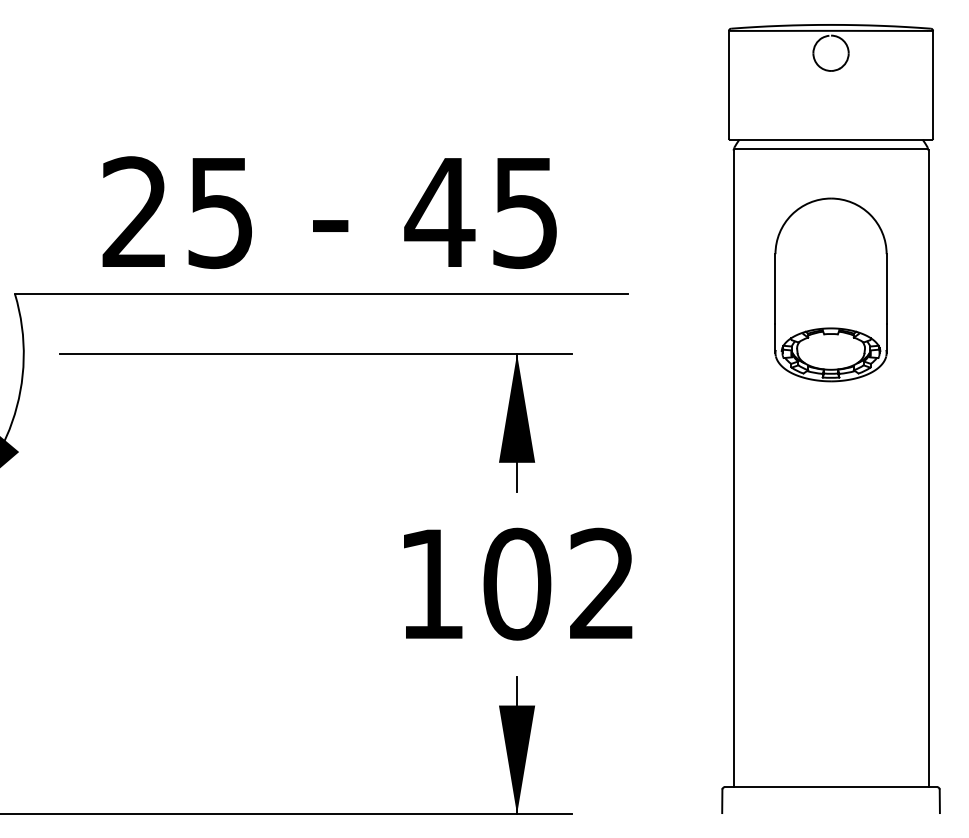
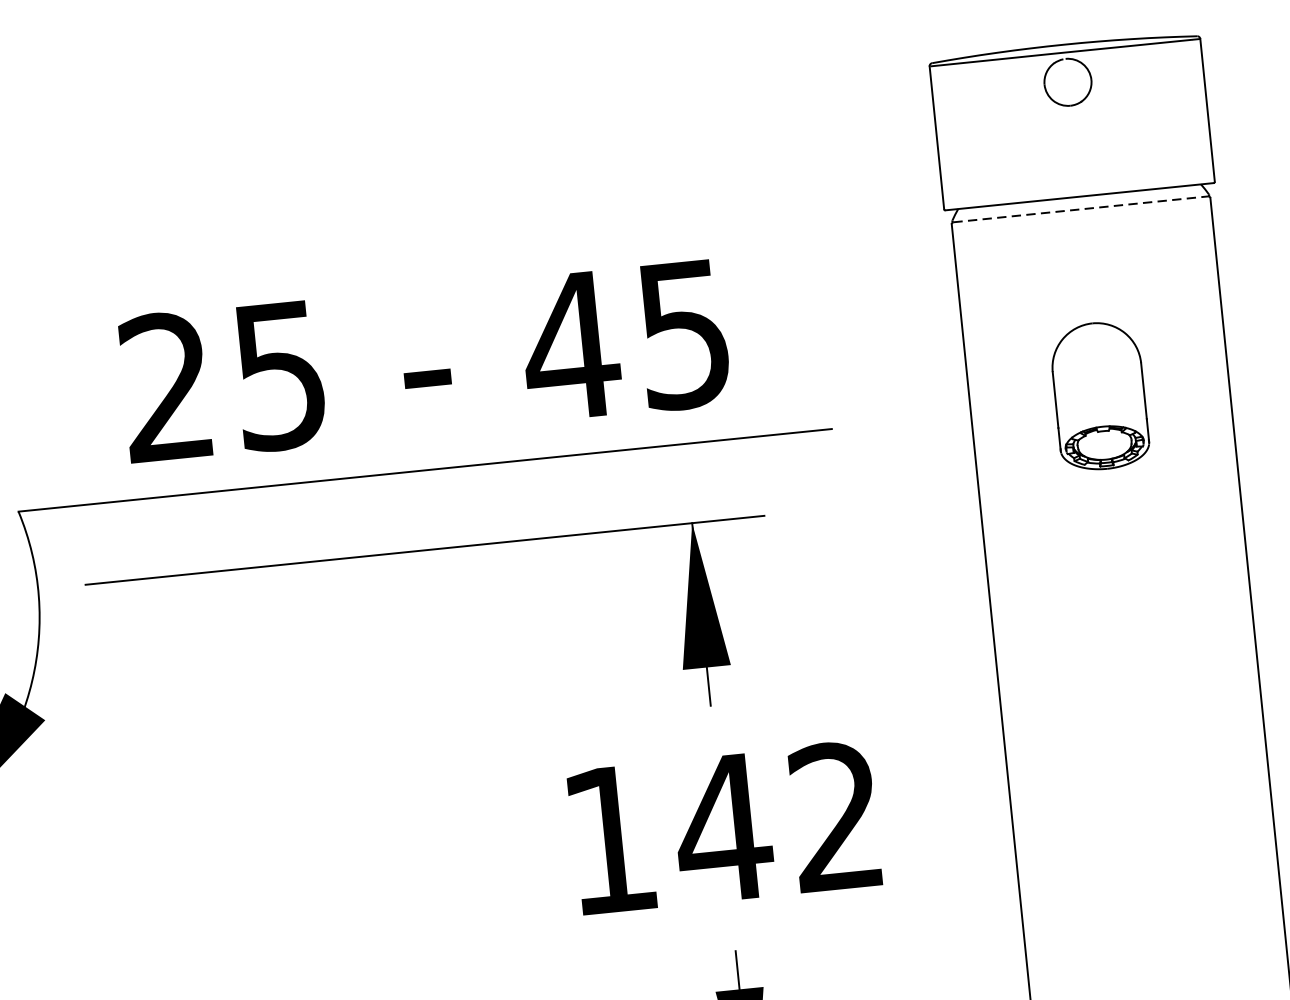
line: (831, 149) -> (1081, 209), solid -> dashed
part: (830, 289) -> (1099, 395), size x0.6
text: (516, 583) -> (722, 827), 102 -> 142

